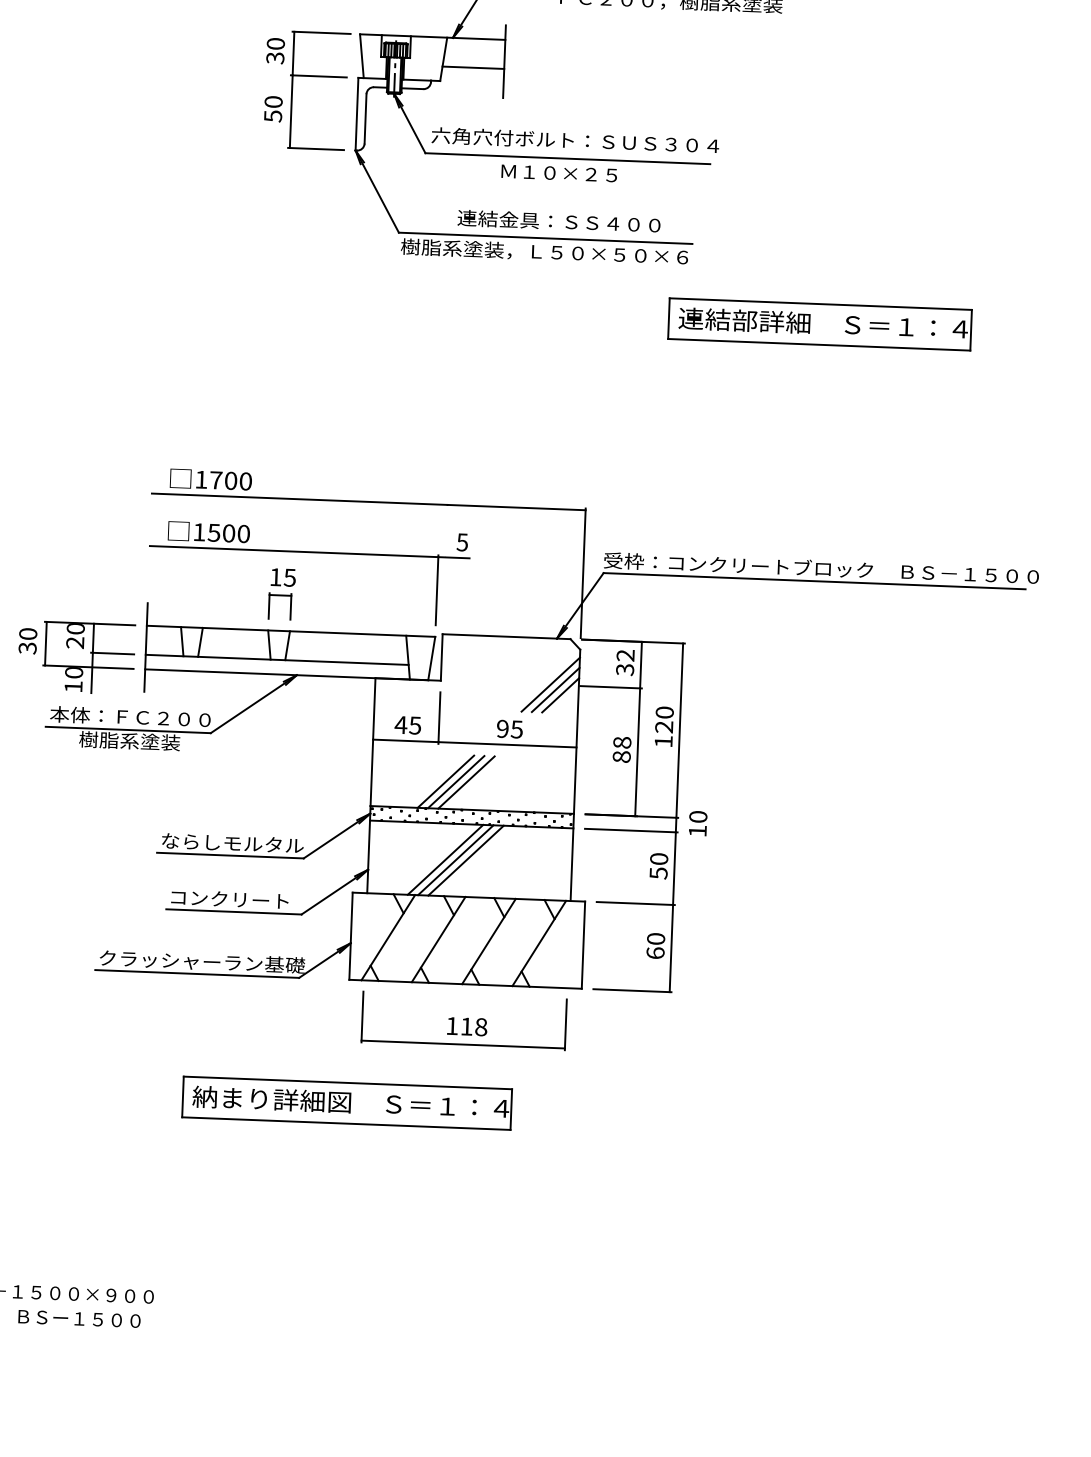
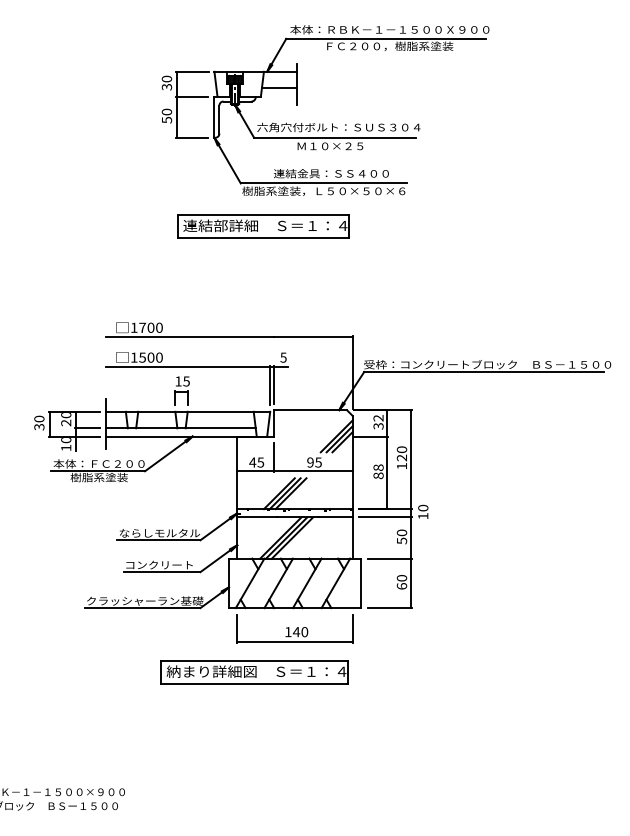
part: (819, 324) -> (263, 226), moved
line: (444, 589) -> (274, 384), added
text: (473, 1027) -> (300, 632), 118 -> 140
part: (347, 1103) -> (254, 672), moved

